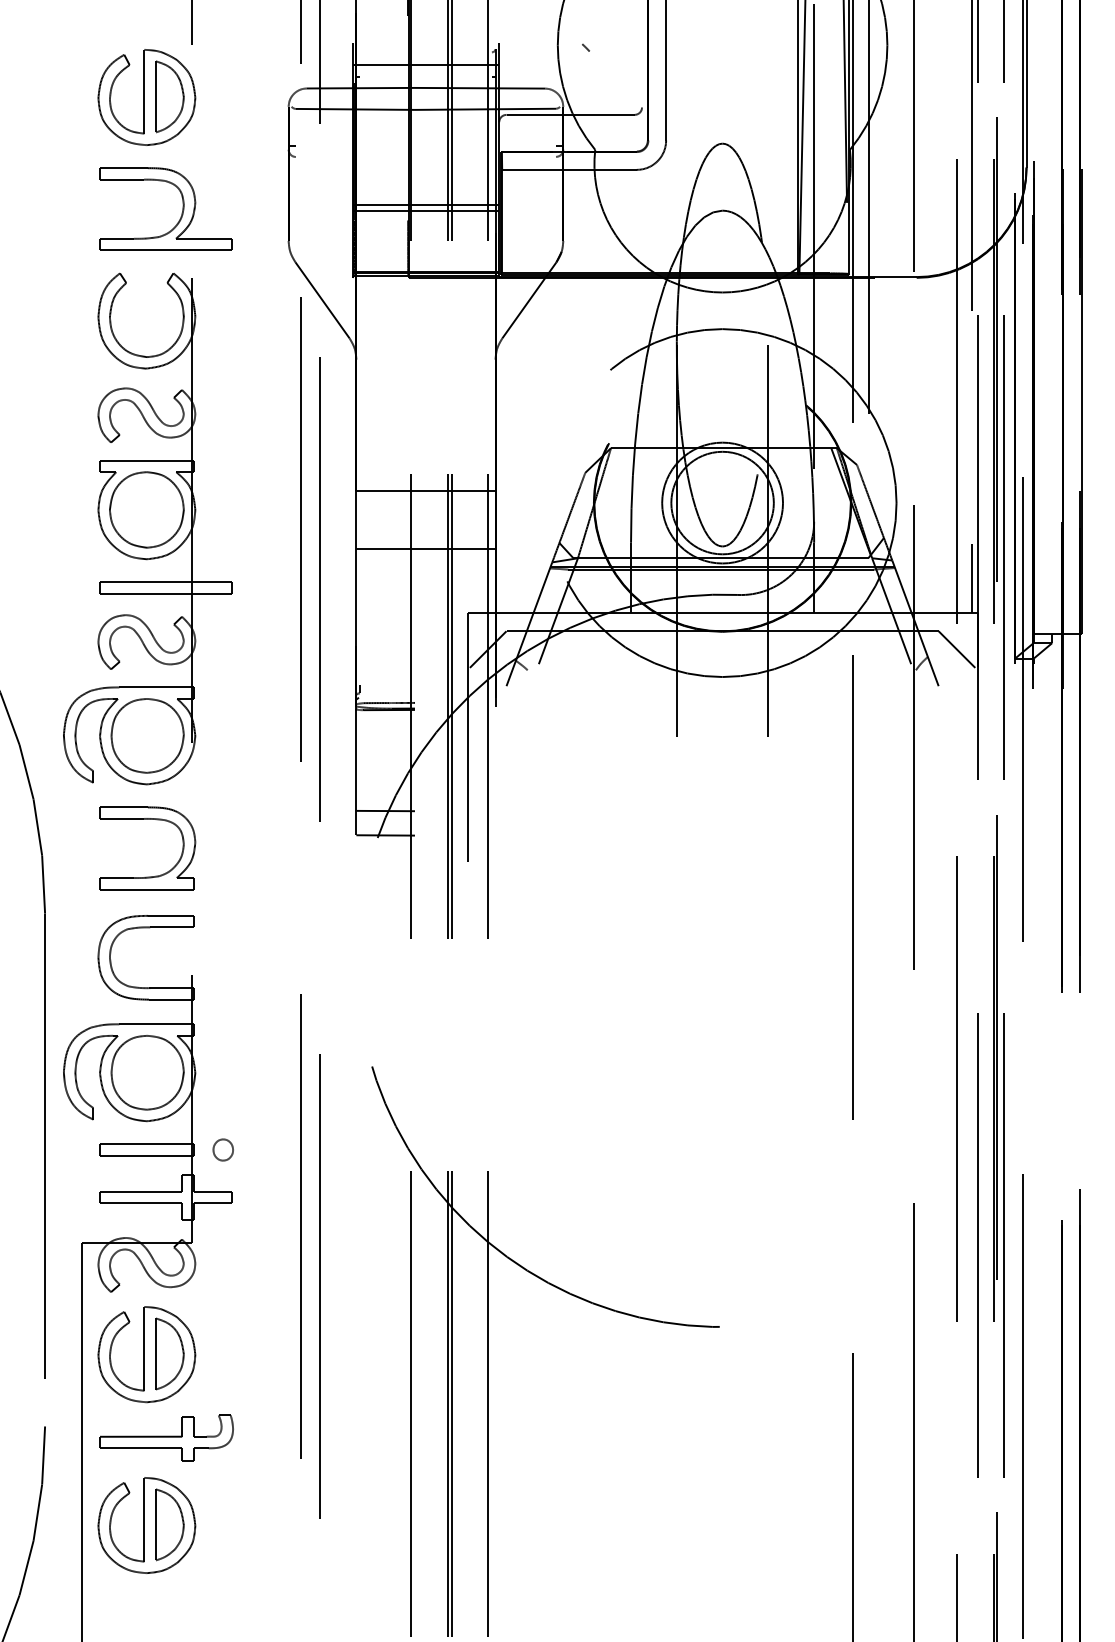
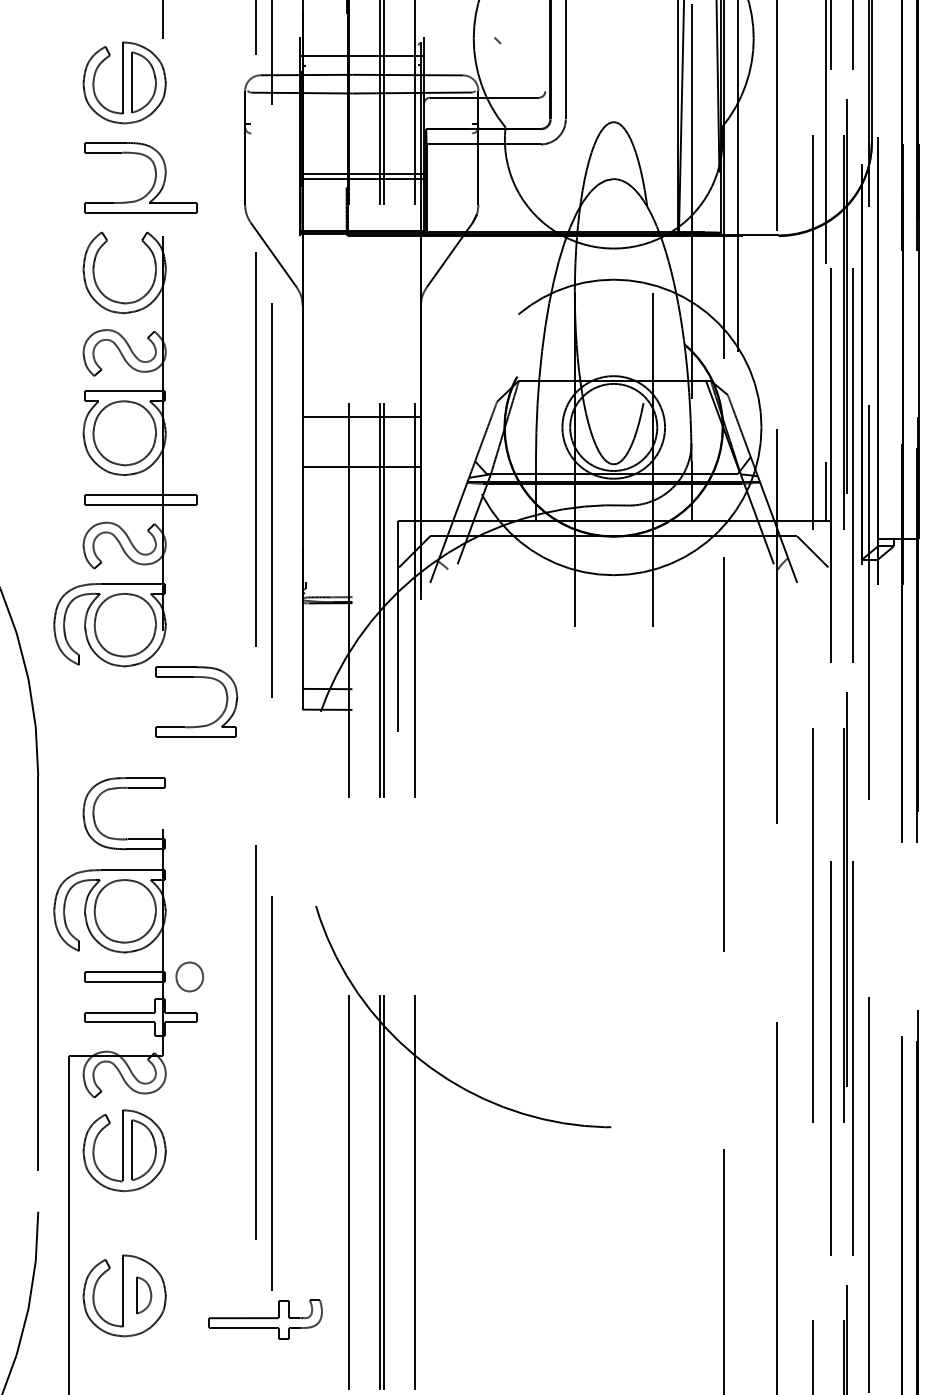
part: (147, 876) -> (196, 725), moved
part: (222, 1149) -> (188, 976), size x1.6
part: (166, 1437) -> (265, 1318), moved
part: (169, 1524) -> (143, 1295), size x0.6

